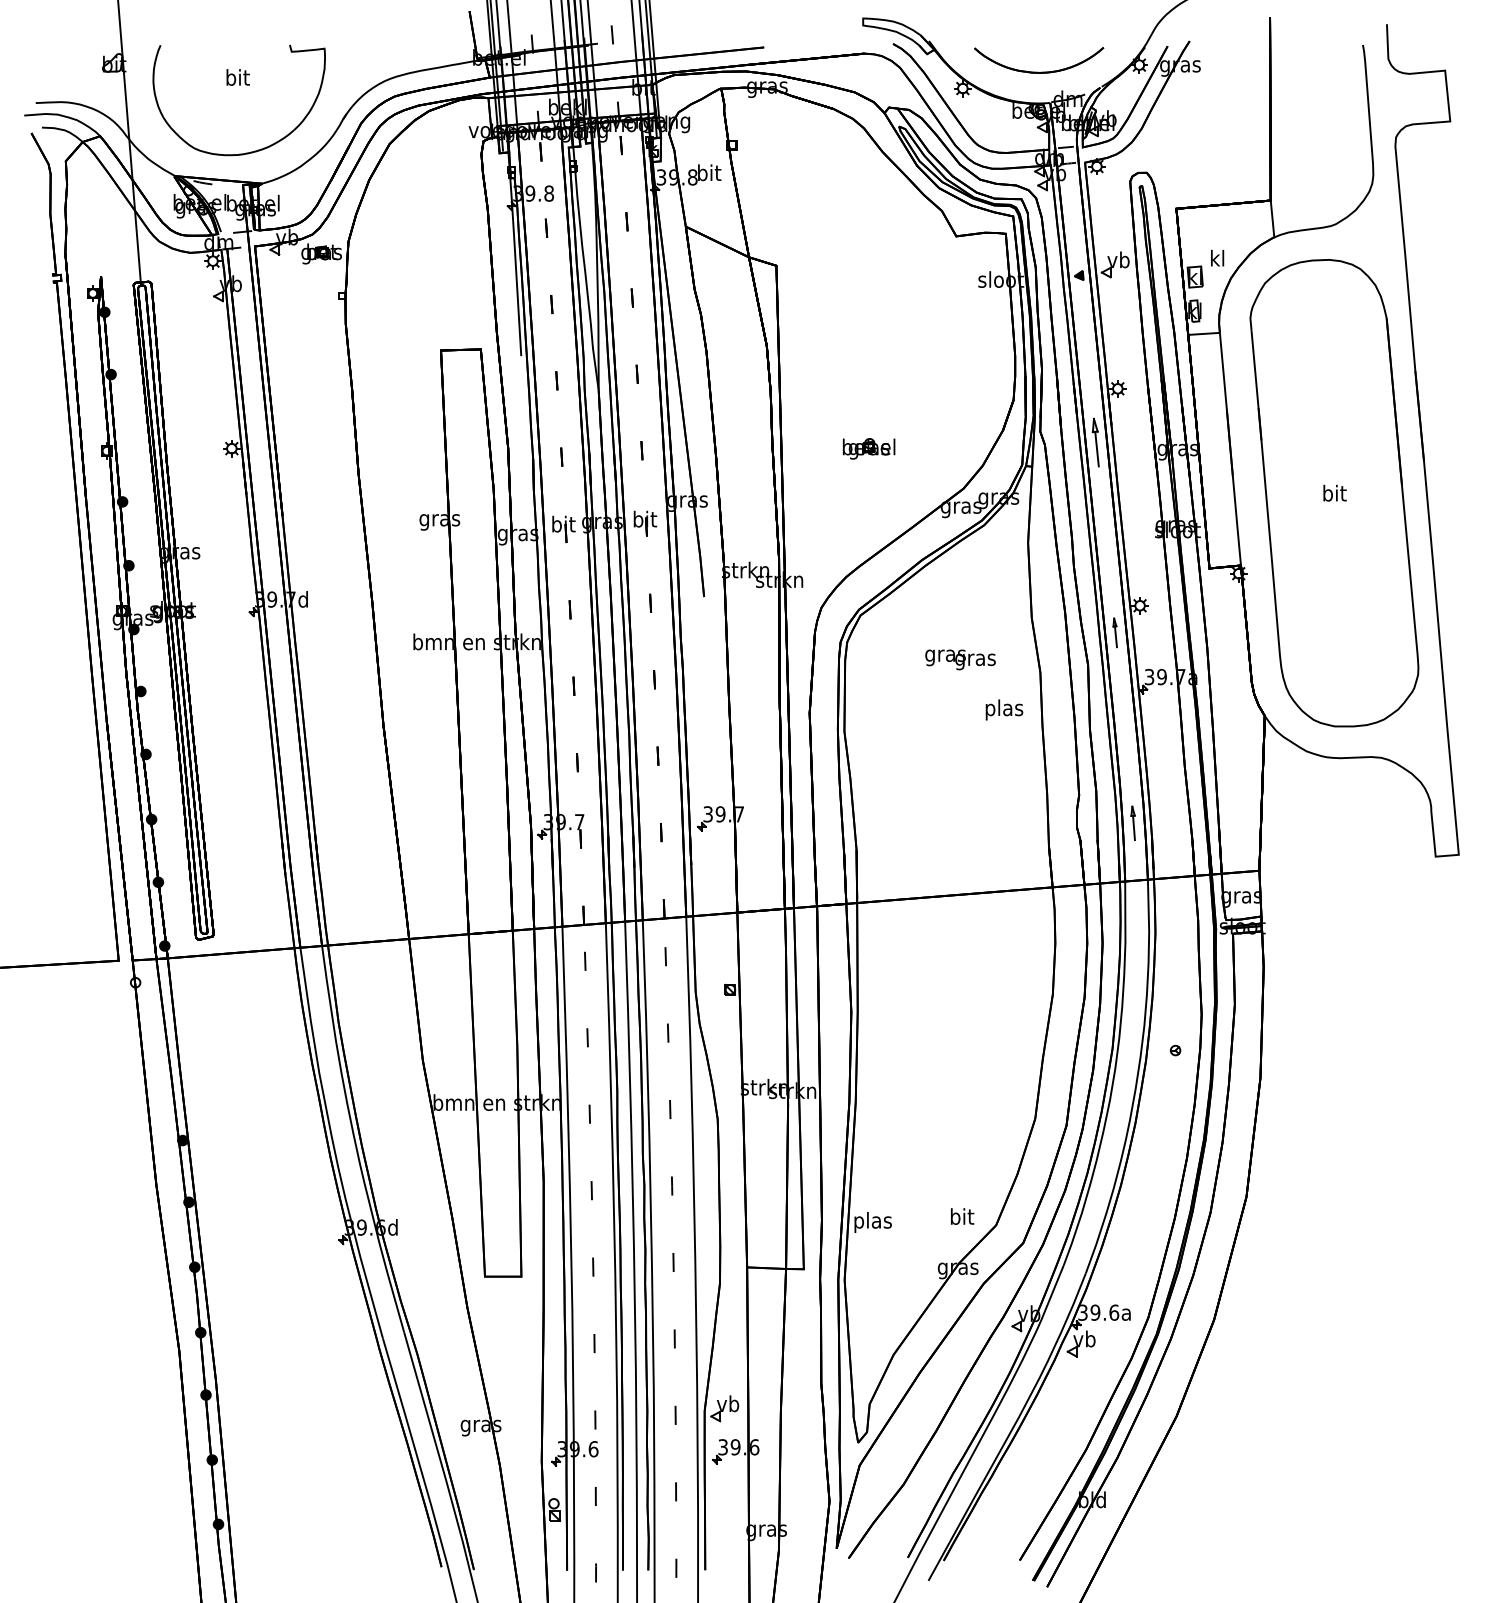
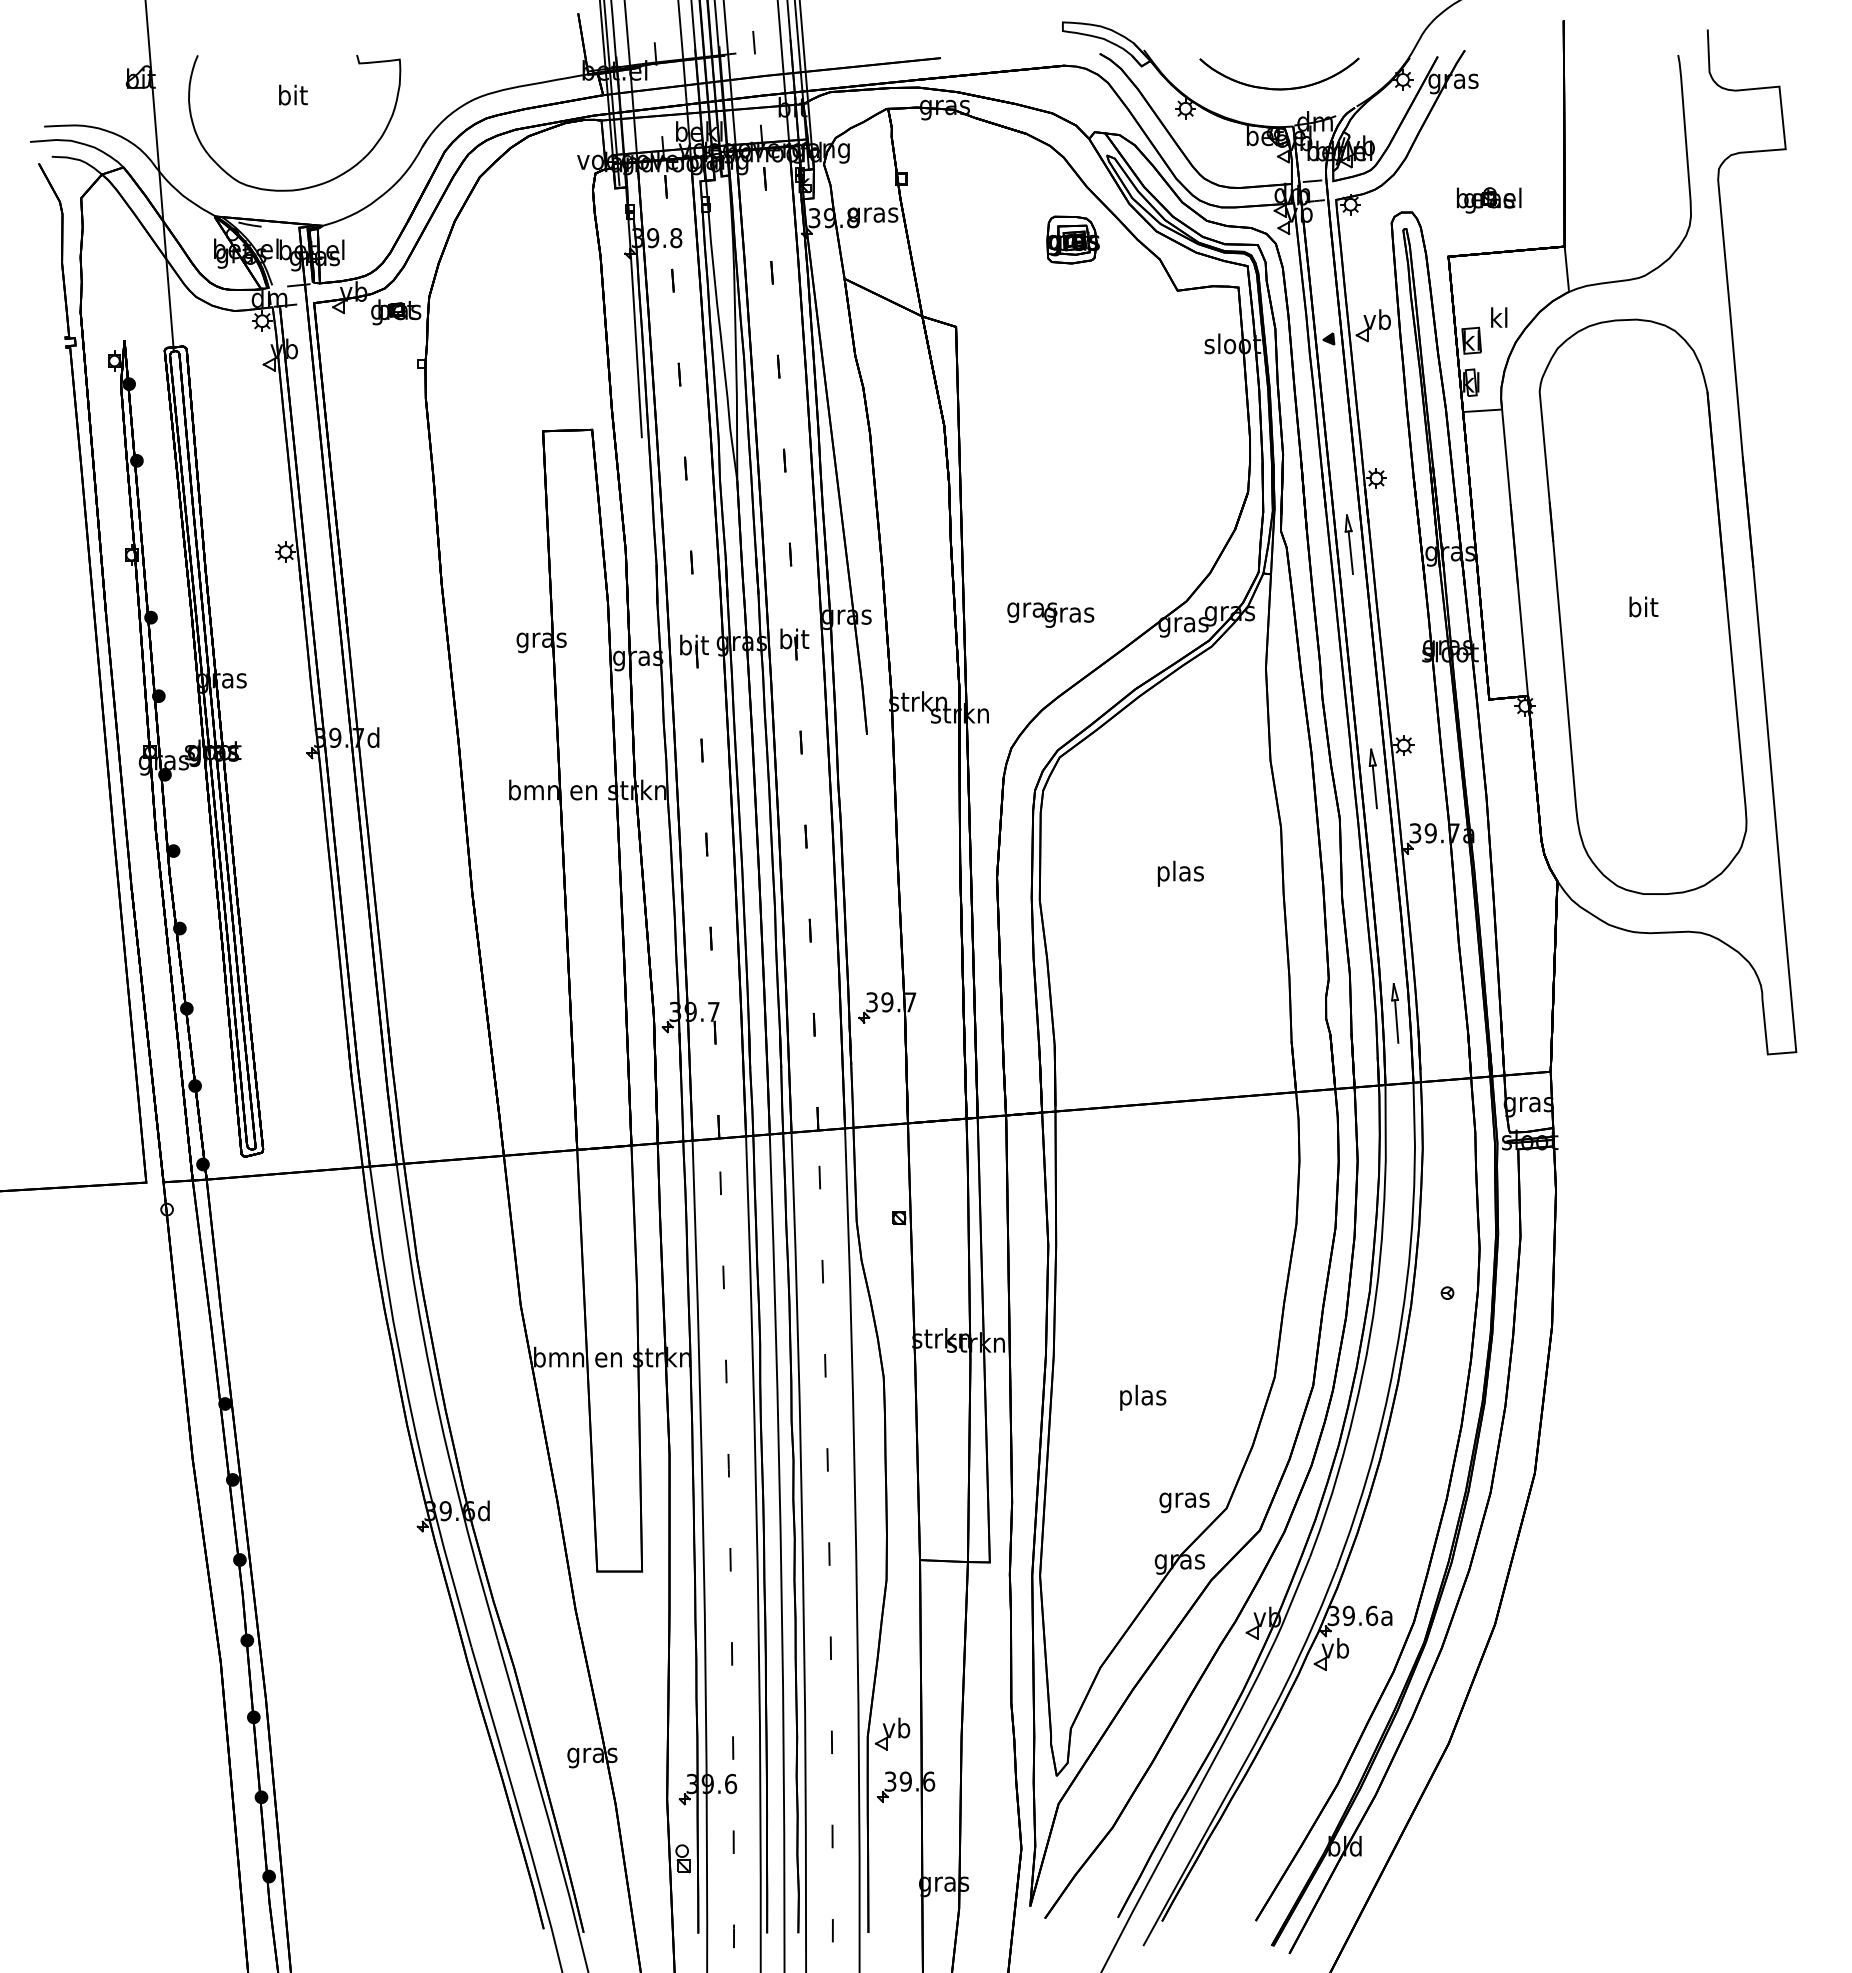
text: (709, 174) -> (873, 214), bit -> gras
part: (870, 194) -> (1072, 239), added
part: (869, 449) -> (1489, 200), moved
part: (1114, 632) -> (1372, 778), size x1.67
text: (960, 659) -> (1050, 614), moved
text: (1004, 709) -> (1180, 873), moved
part: (1133, 823) -> (1395, 1013), size x1.43
text: (961, 1218) -> (1184, 1500), bit -> gras
text: (873, 1222) -> (1143, 1397), moved

